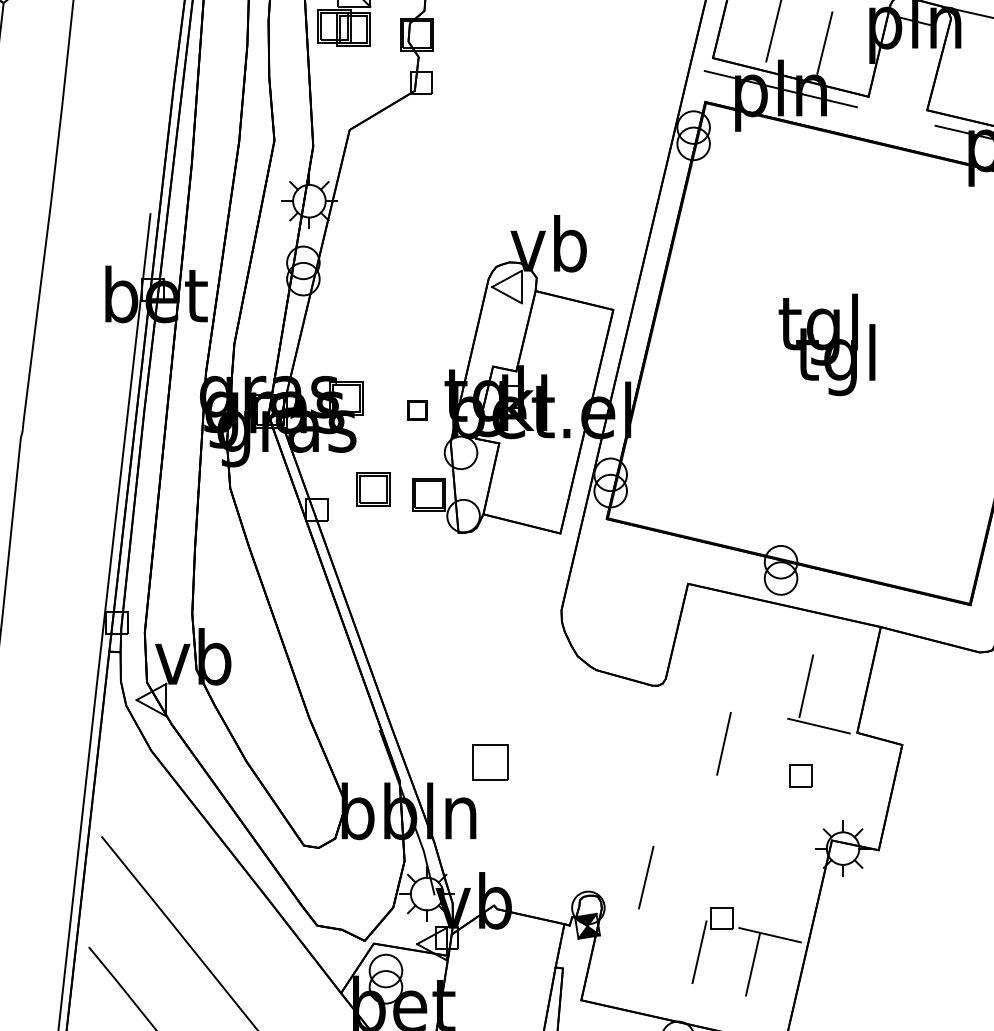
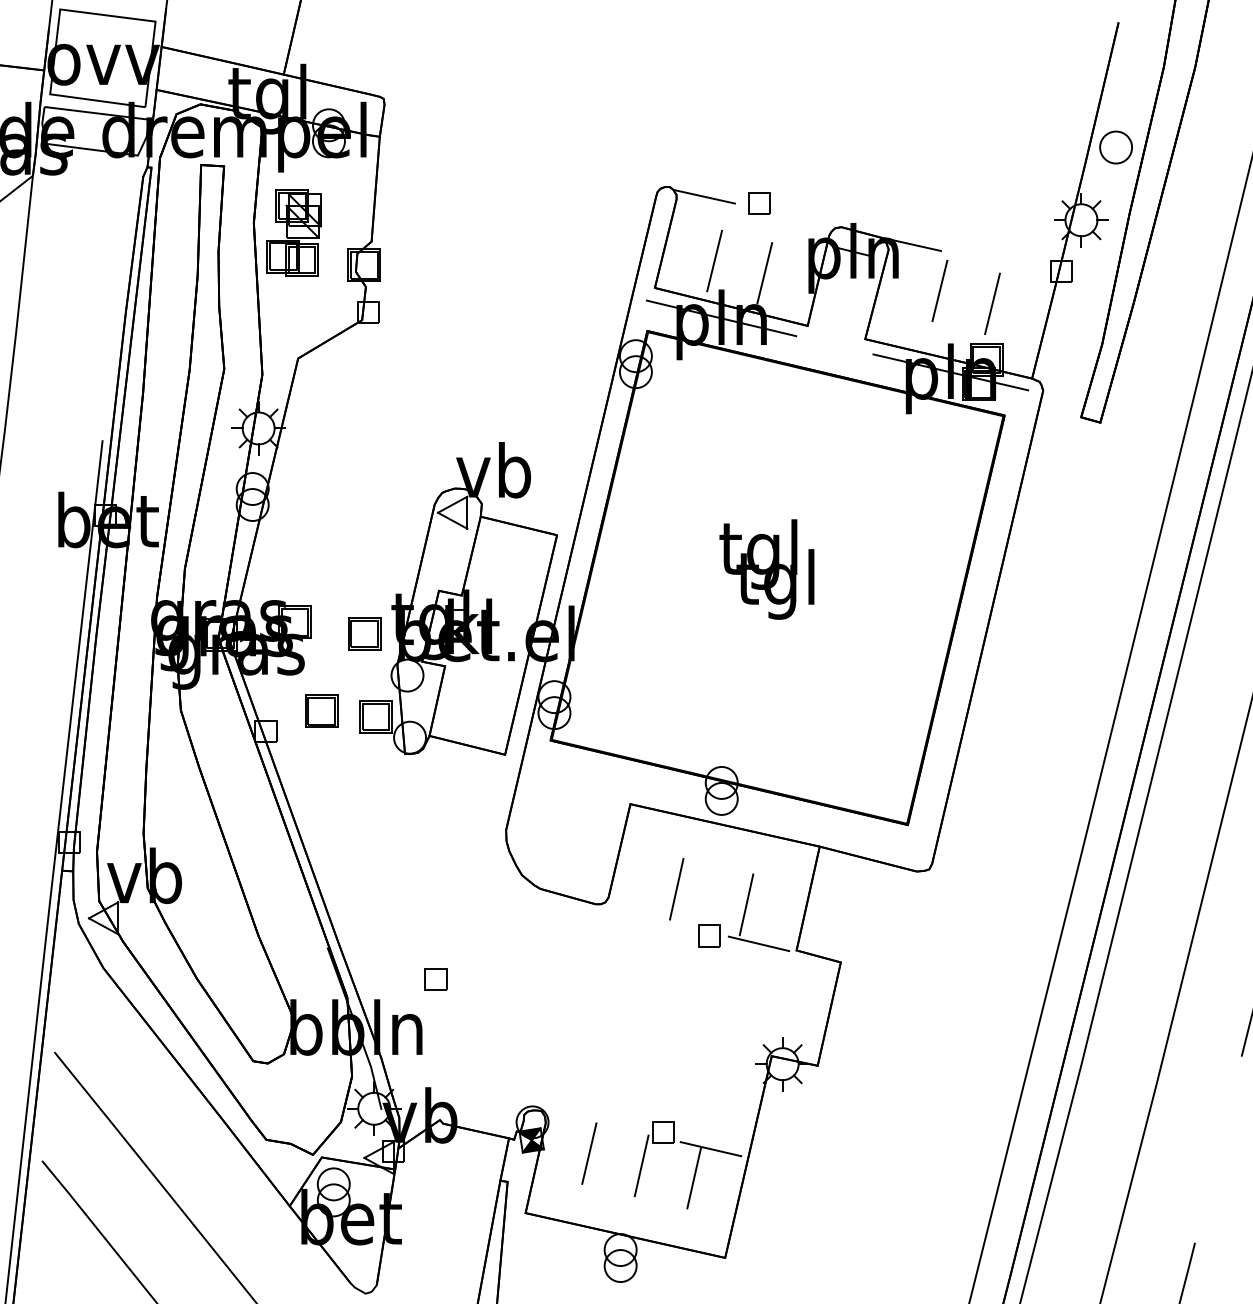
part: (417, 410) -> (364, 633), size x1.67
line: (723, 744) -> (676, 889), moved
part: (489, 762) -> (435, 979), size x0.62
part: (801, 775) -> (709, 935), moved
line: (646, 877) -> (589, 1153), moved

